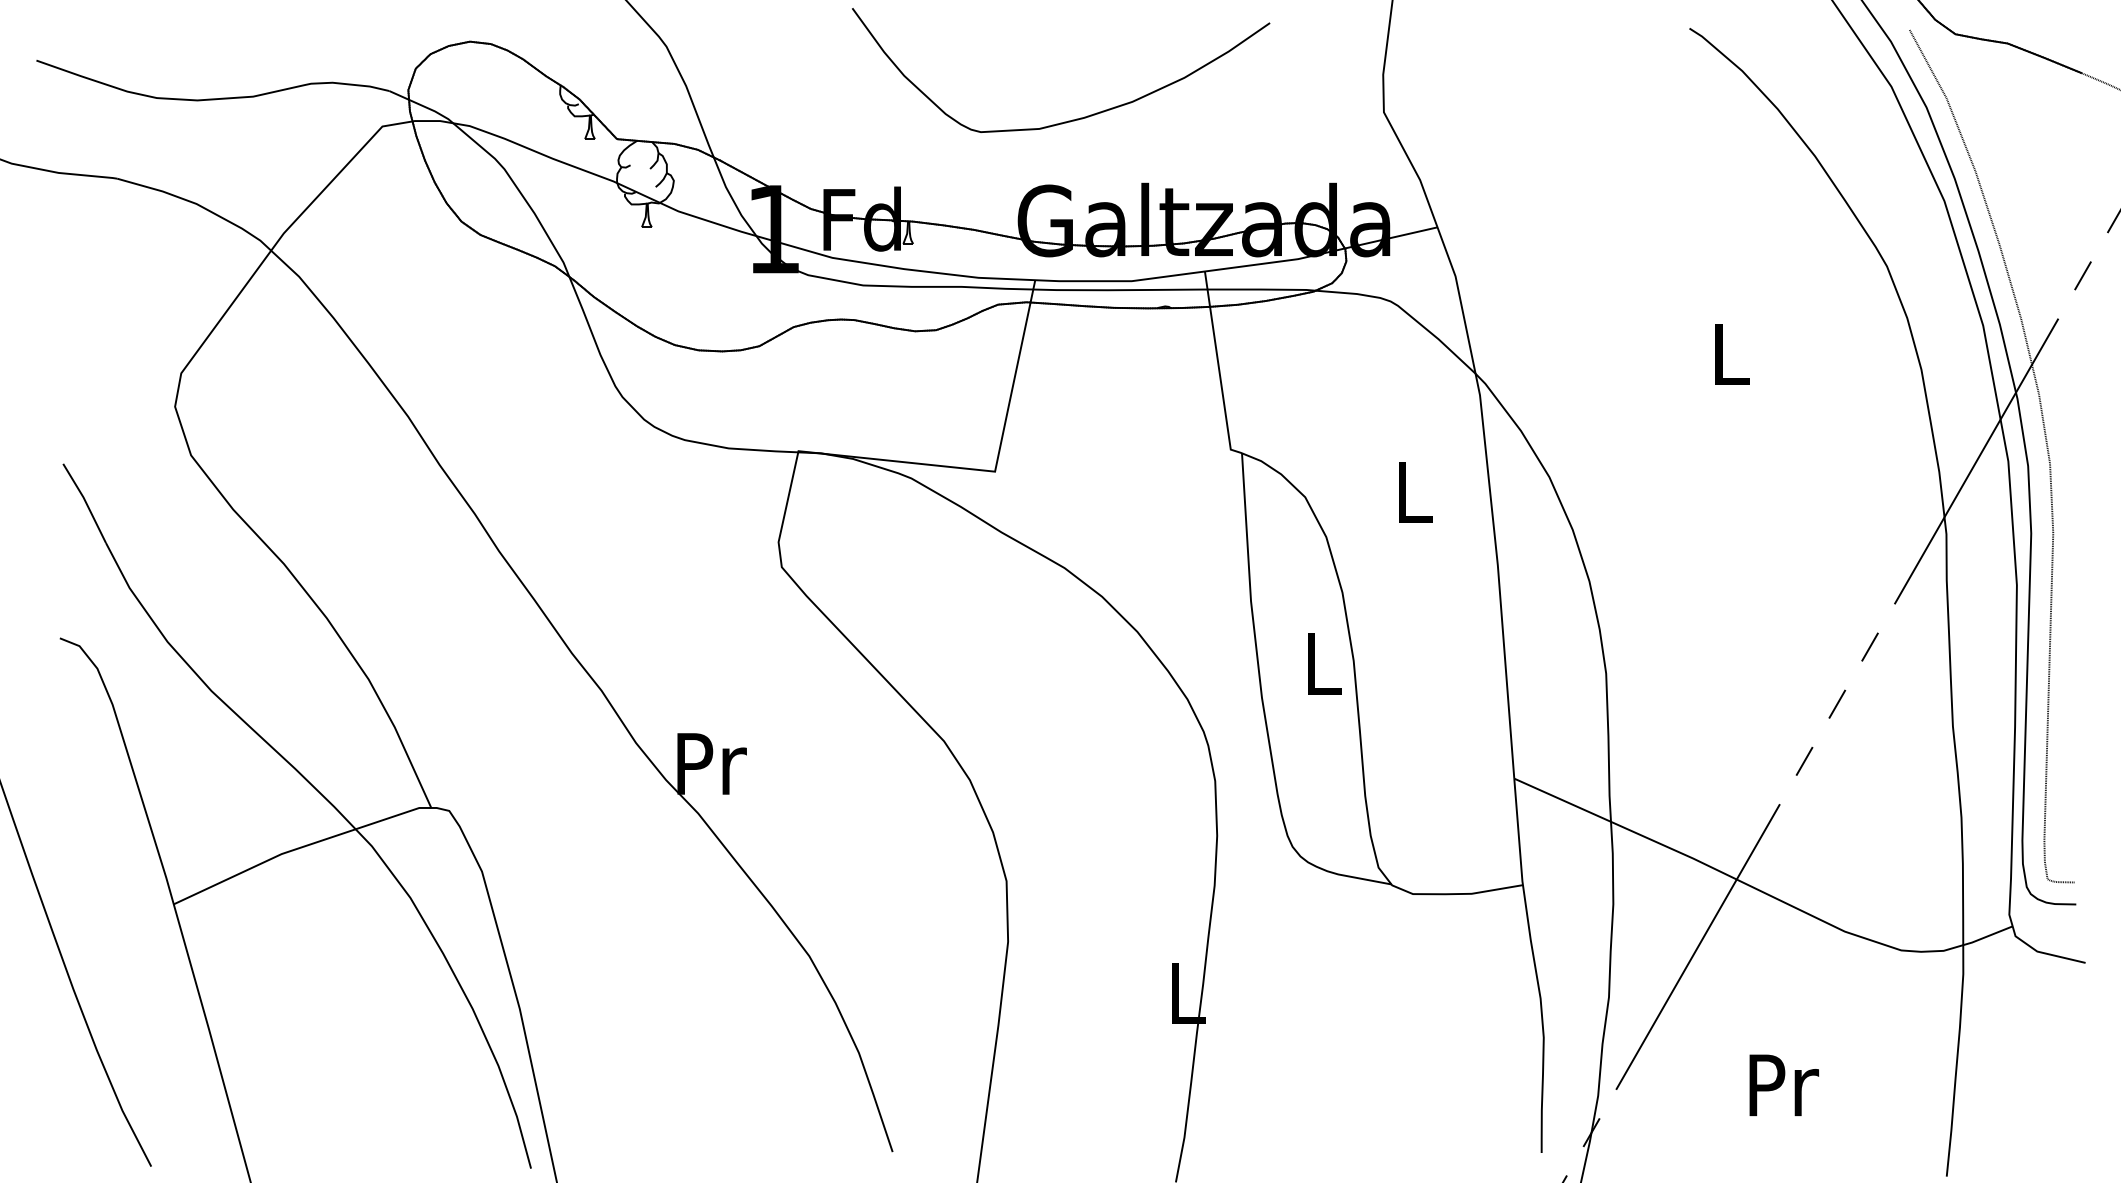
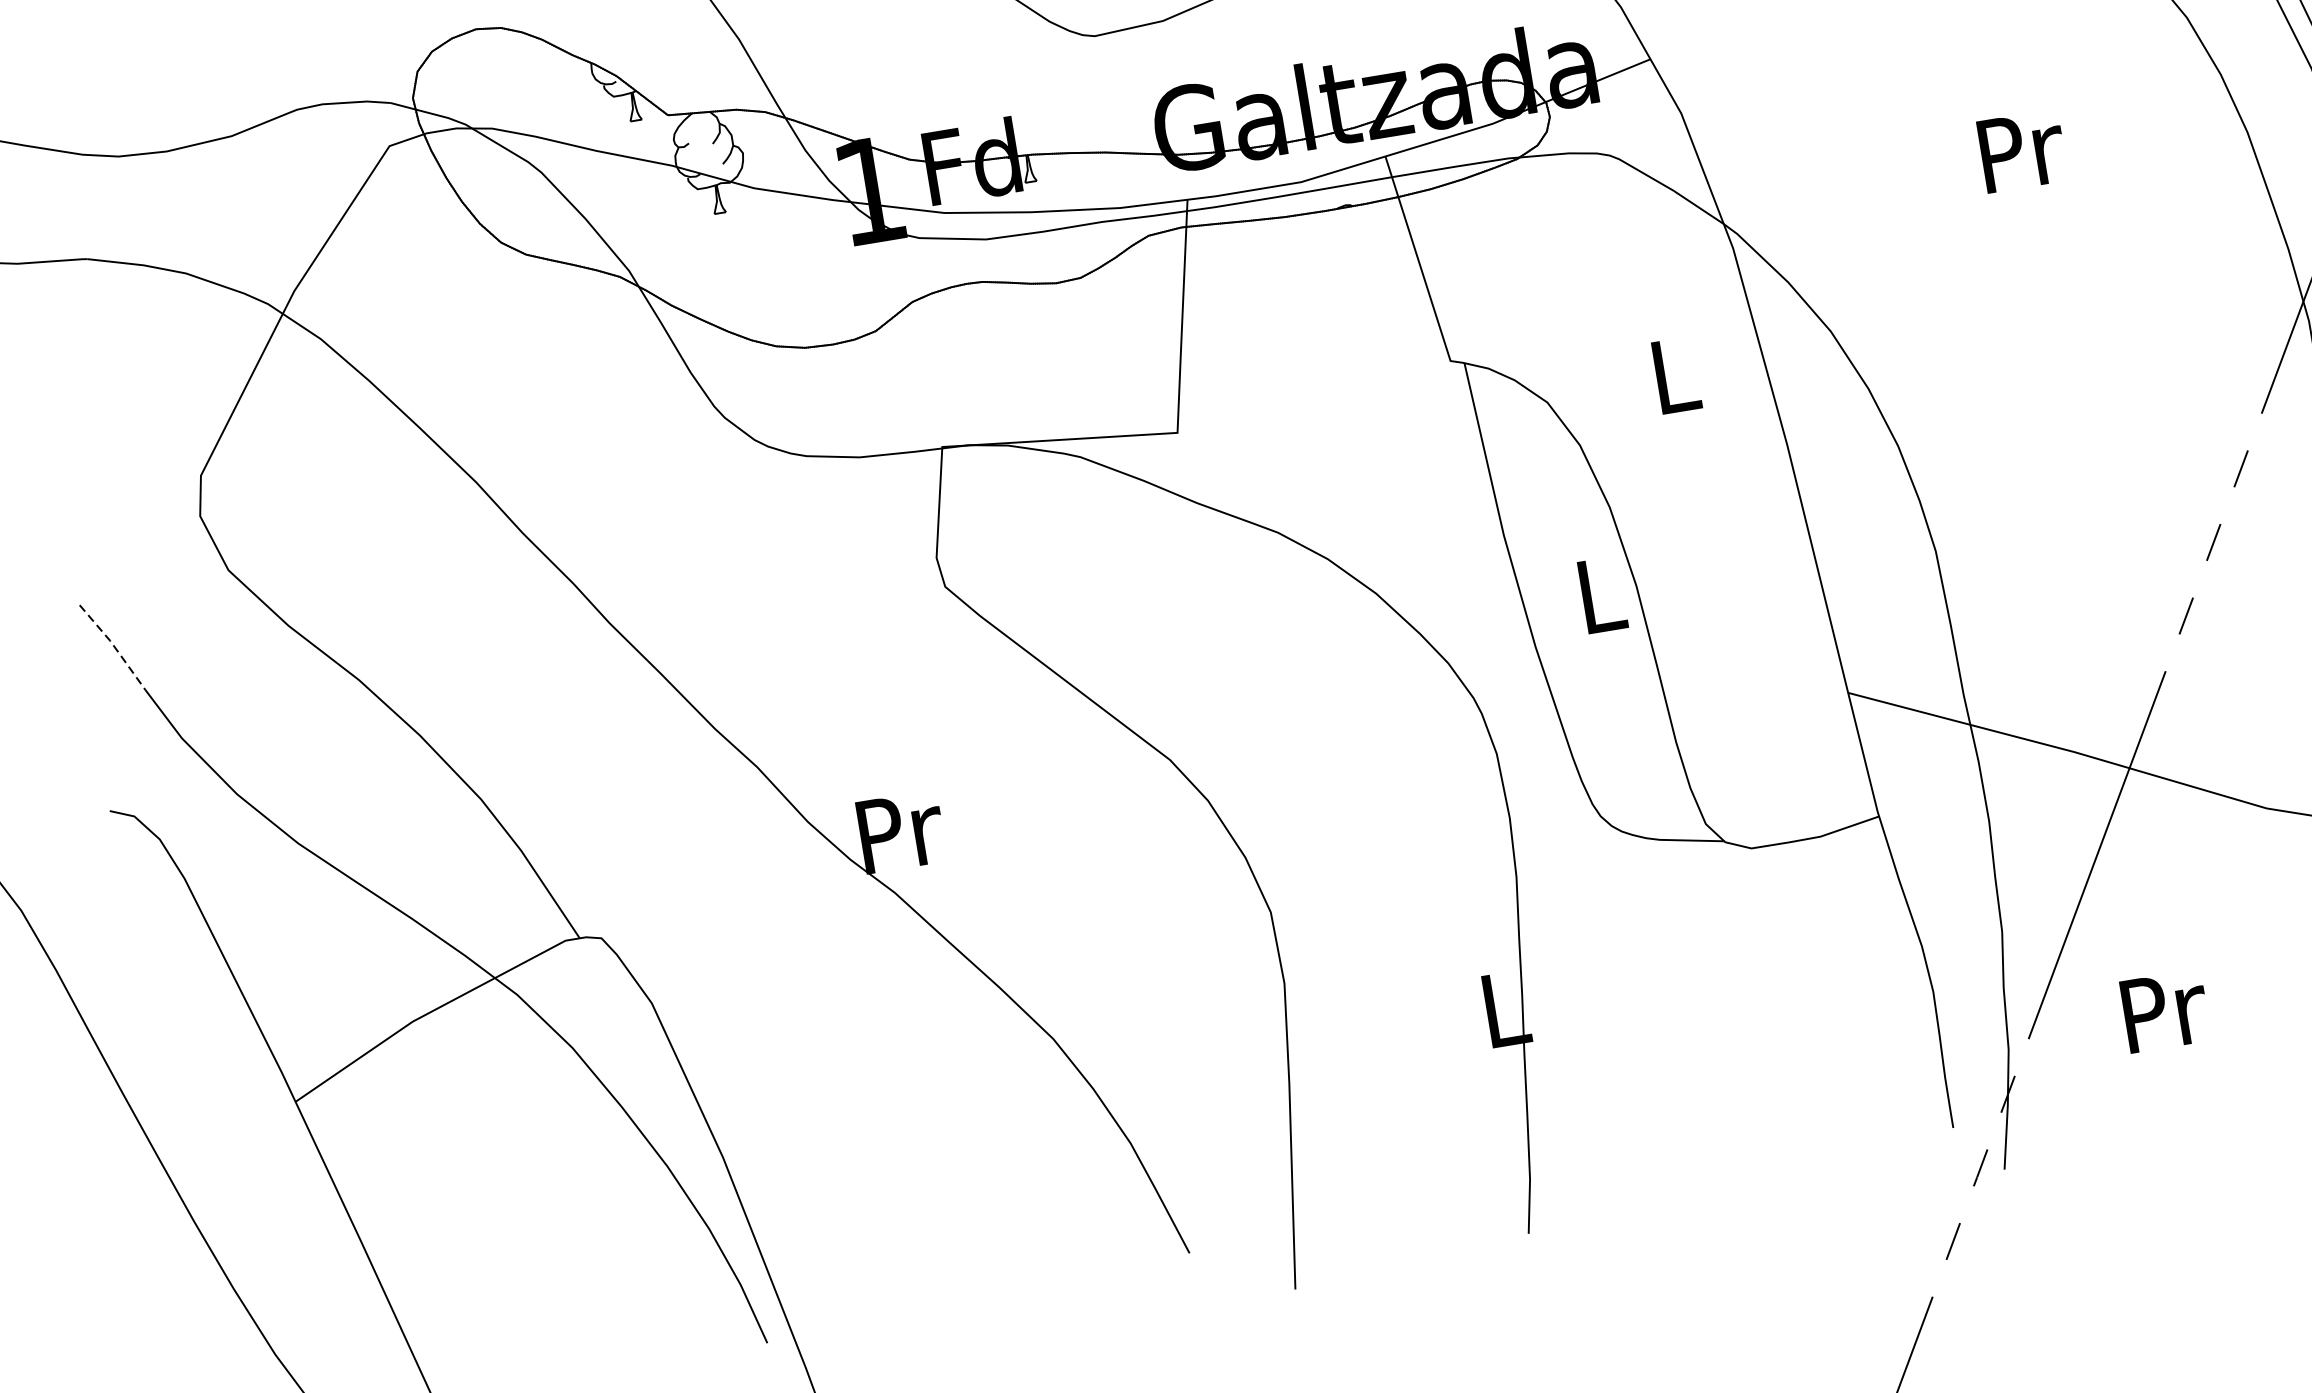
text: (1732, 353) -> (2022, 150), L -> Pr
line: (85, 501) -> (113, 645), solid -> dashed
text: (1784, 1084) -> (2165, 1010), moved

